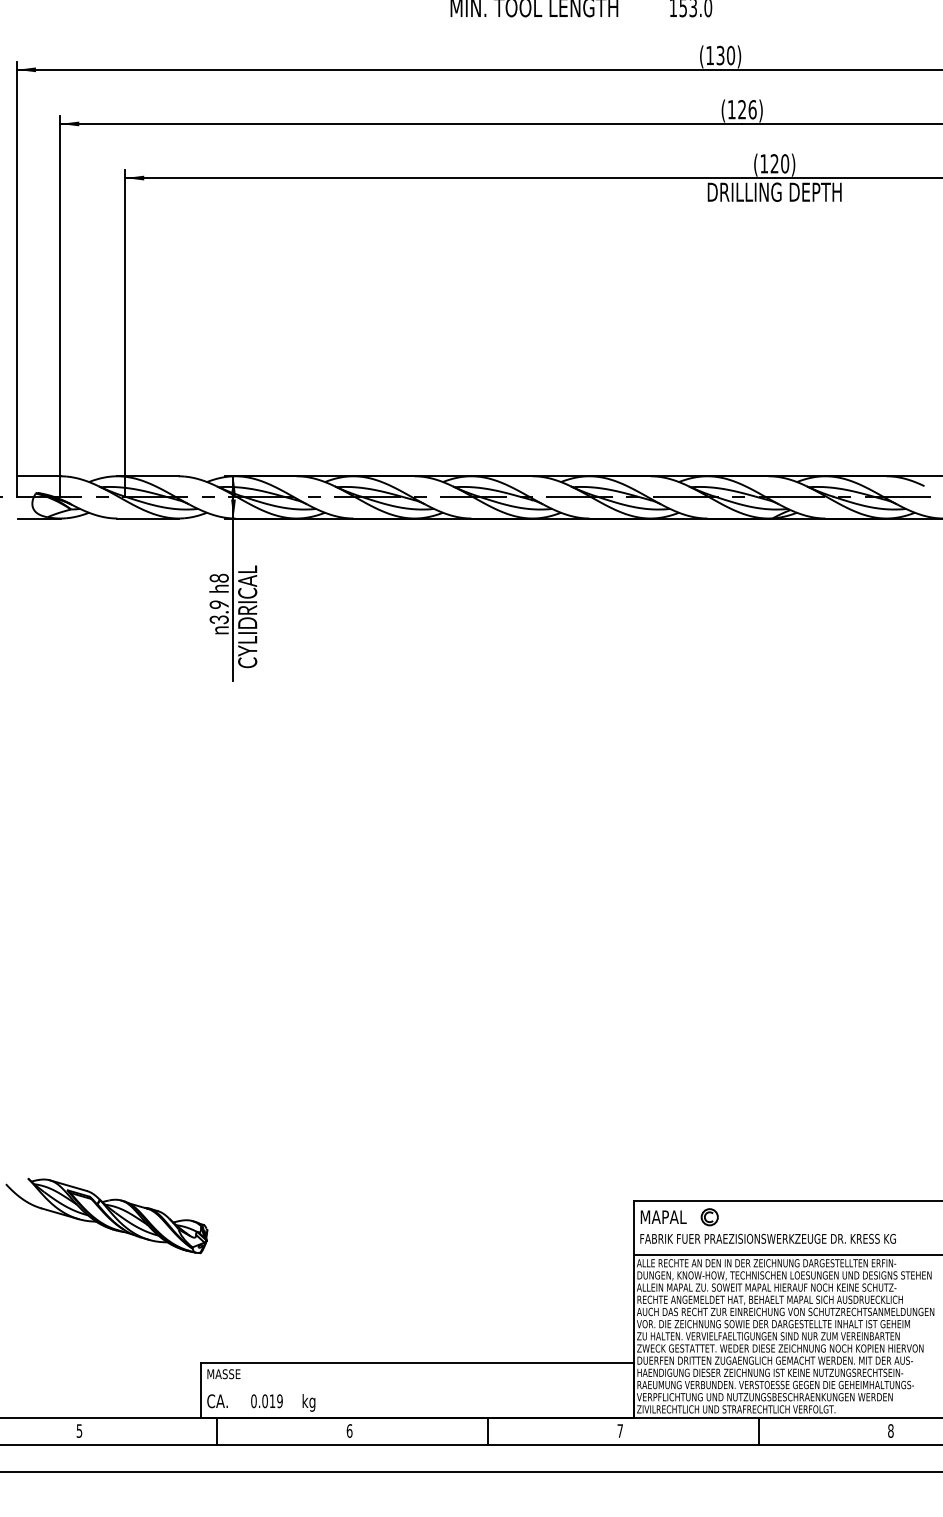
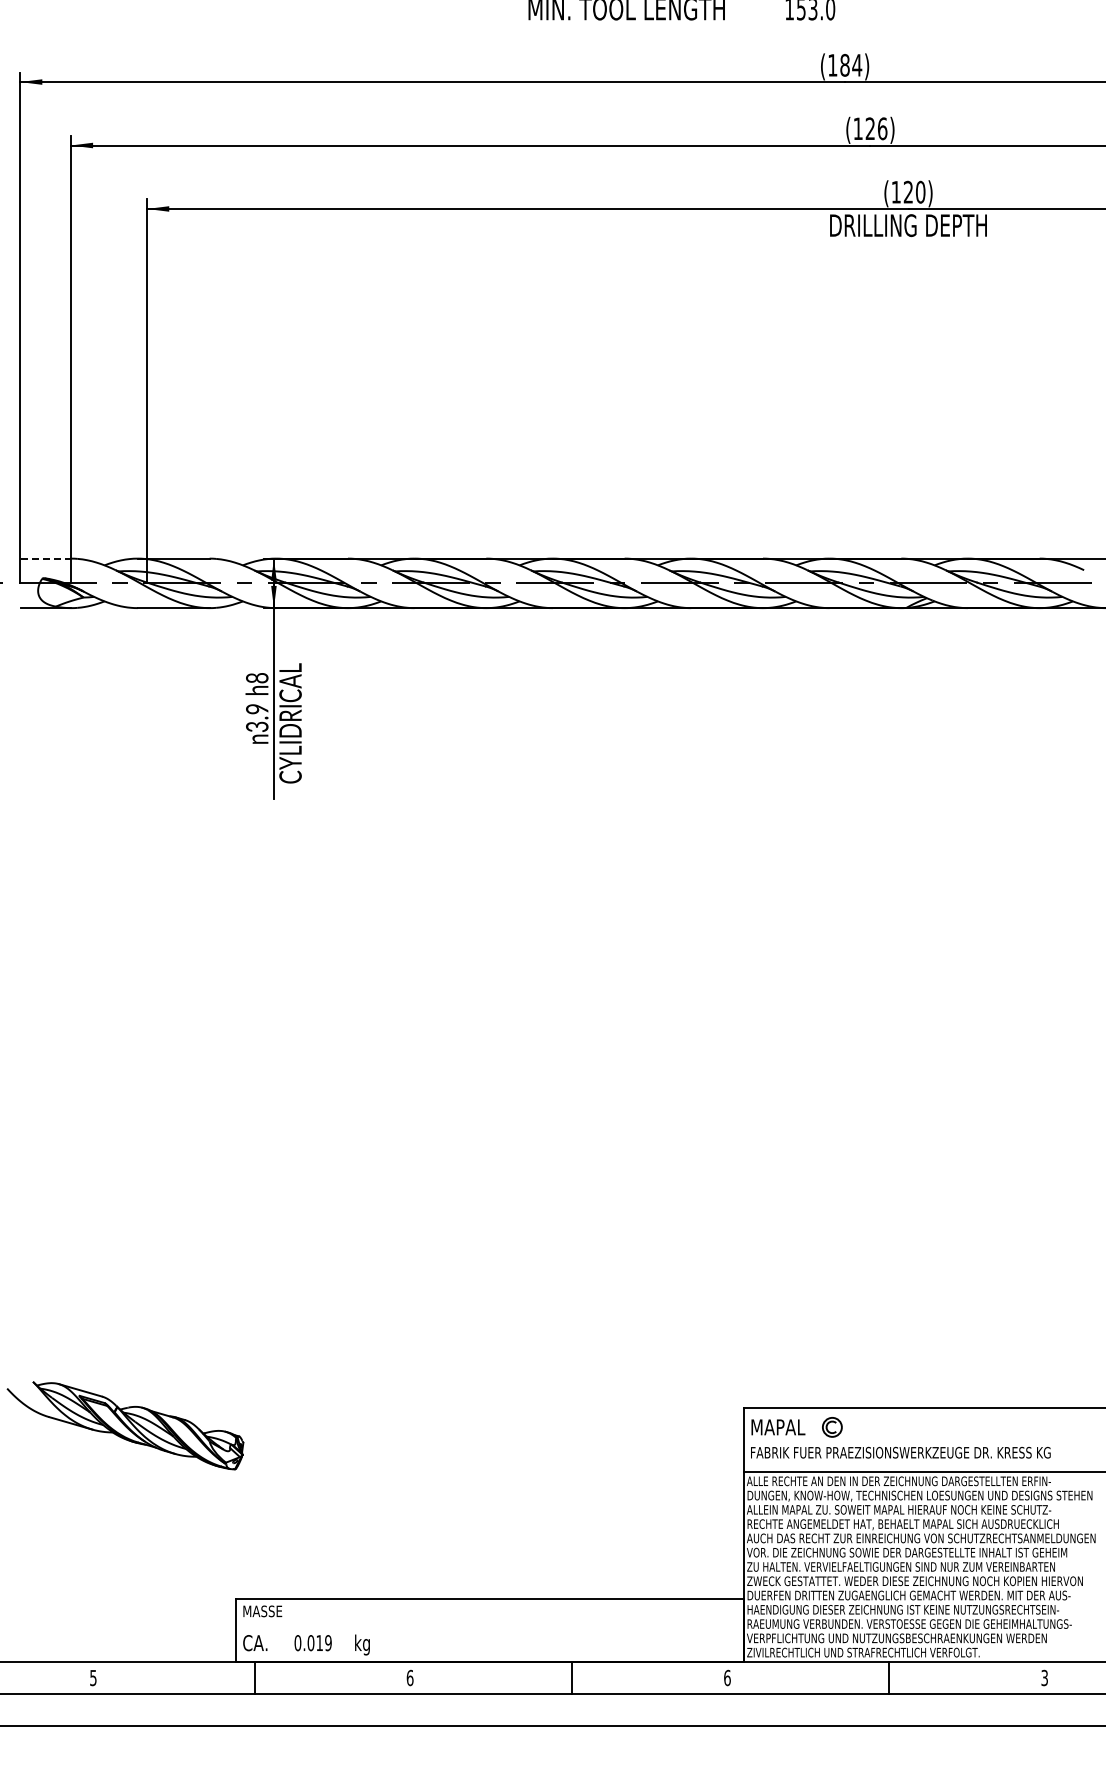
text: (726, 55) -> (851, 65), (130) -> (184)
line: (39, 476) -> (46, 558), solid -> dashed
text: (620, 1430) -> (727, 1677), 7 -> 6
text: (890, 1431) -> (1044, 1678), 8 -> 3

